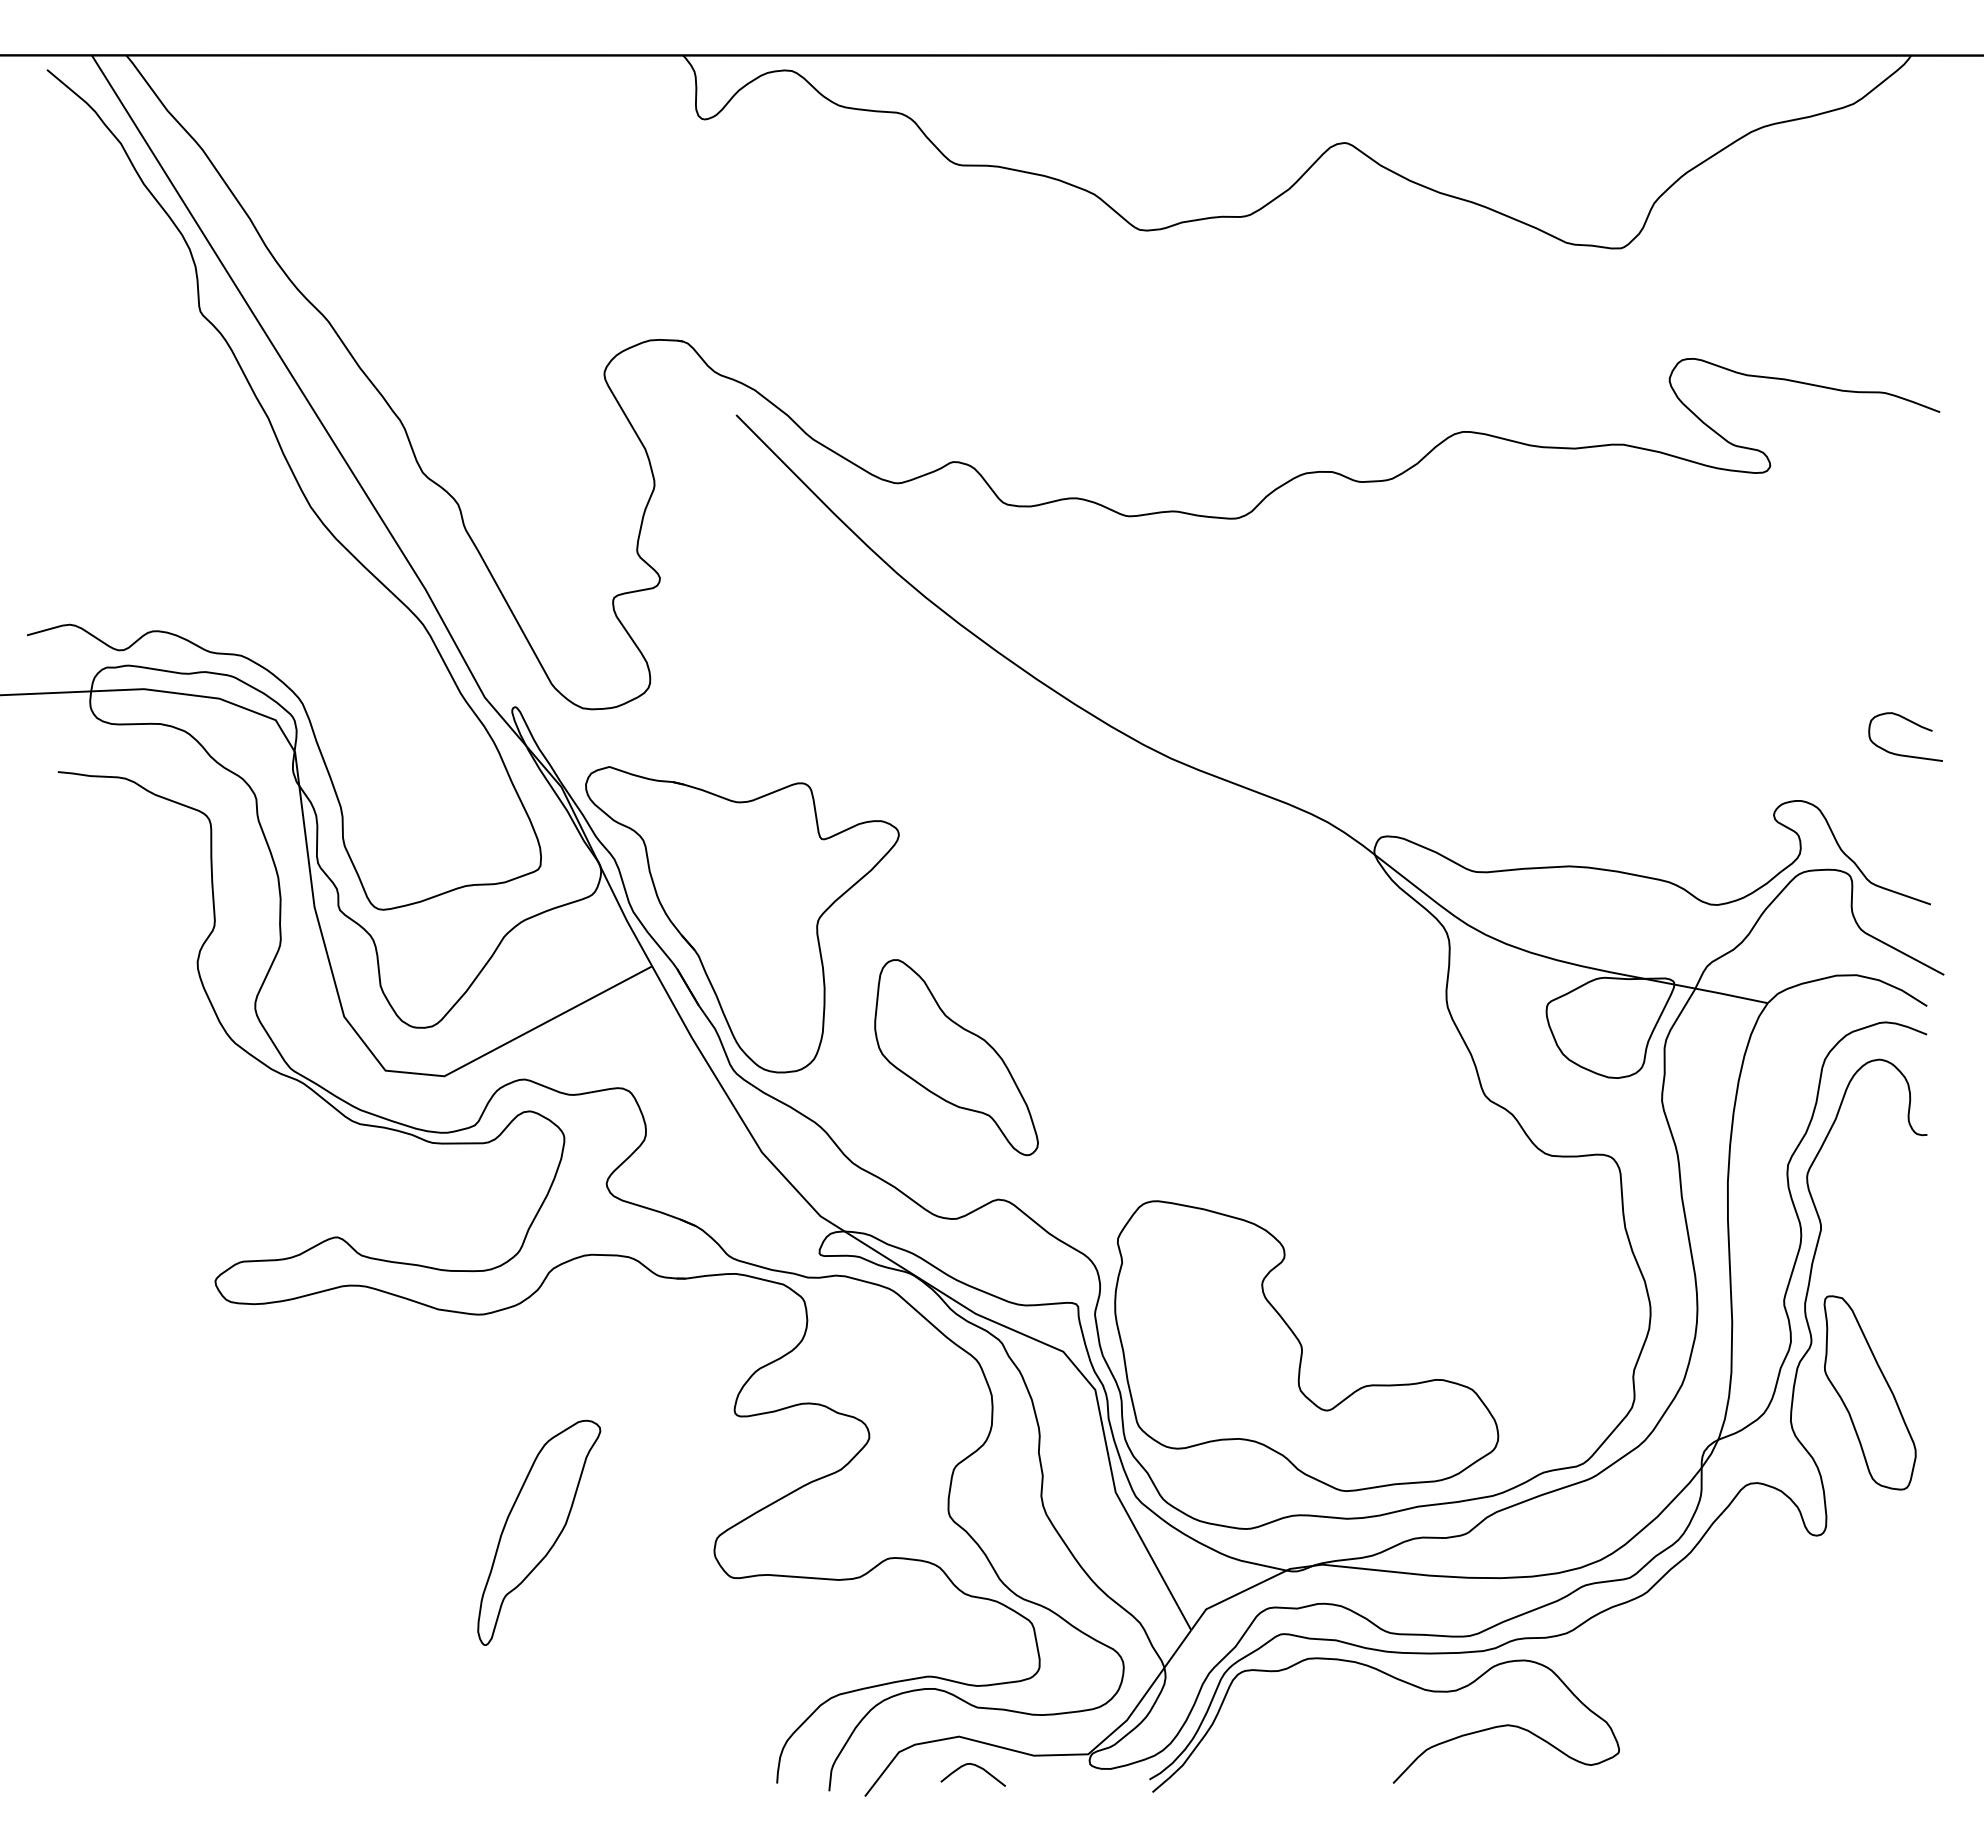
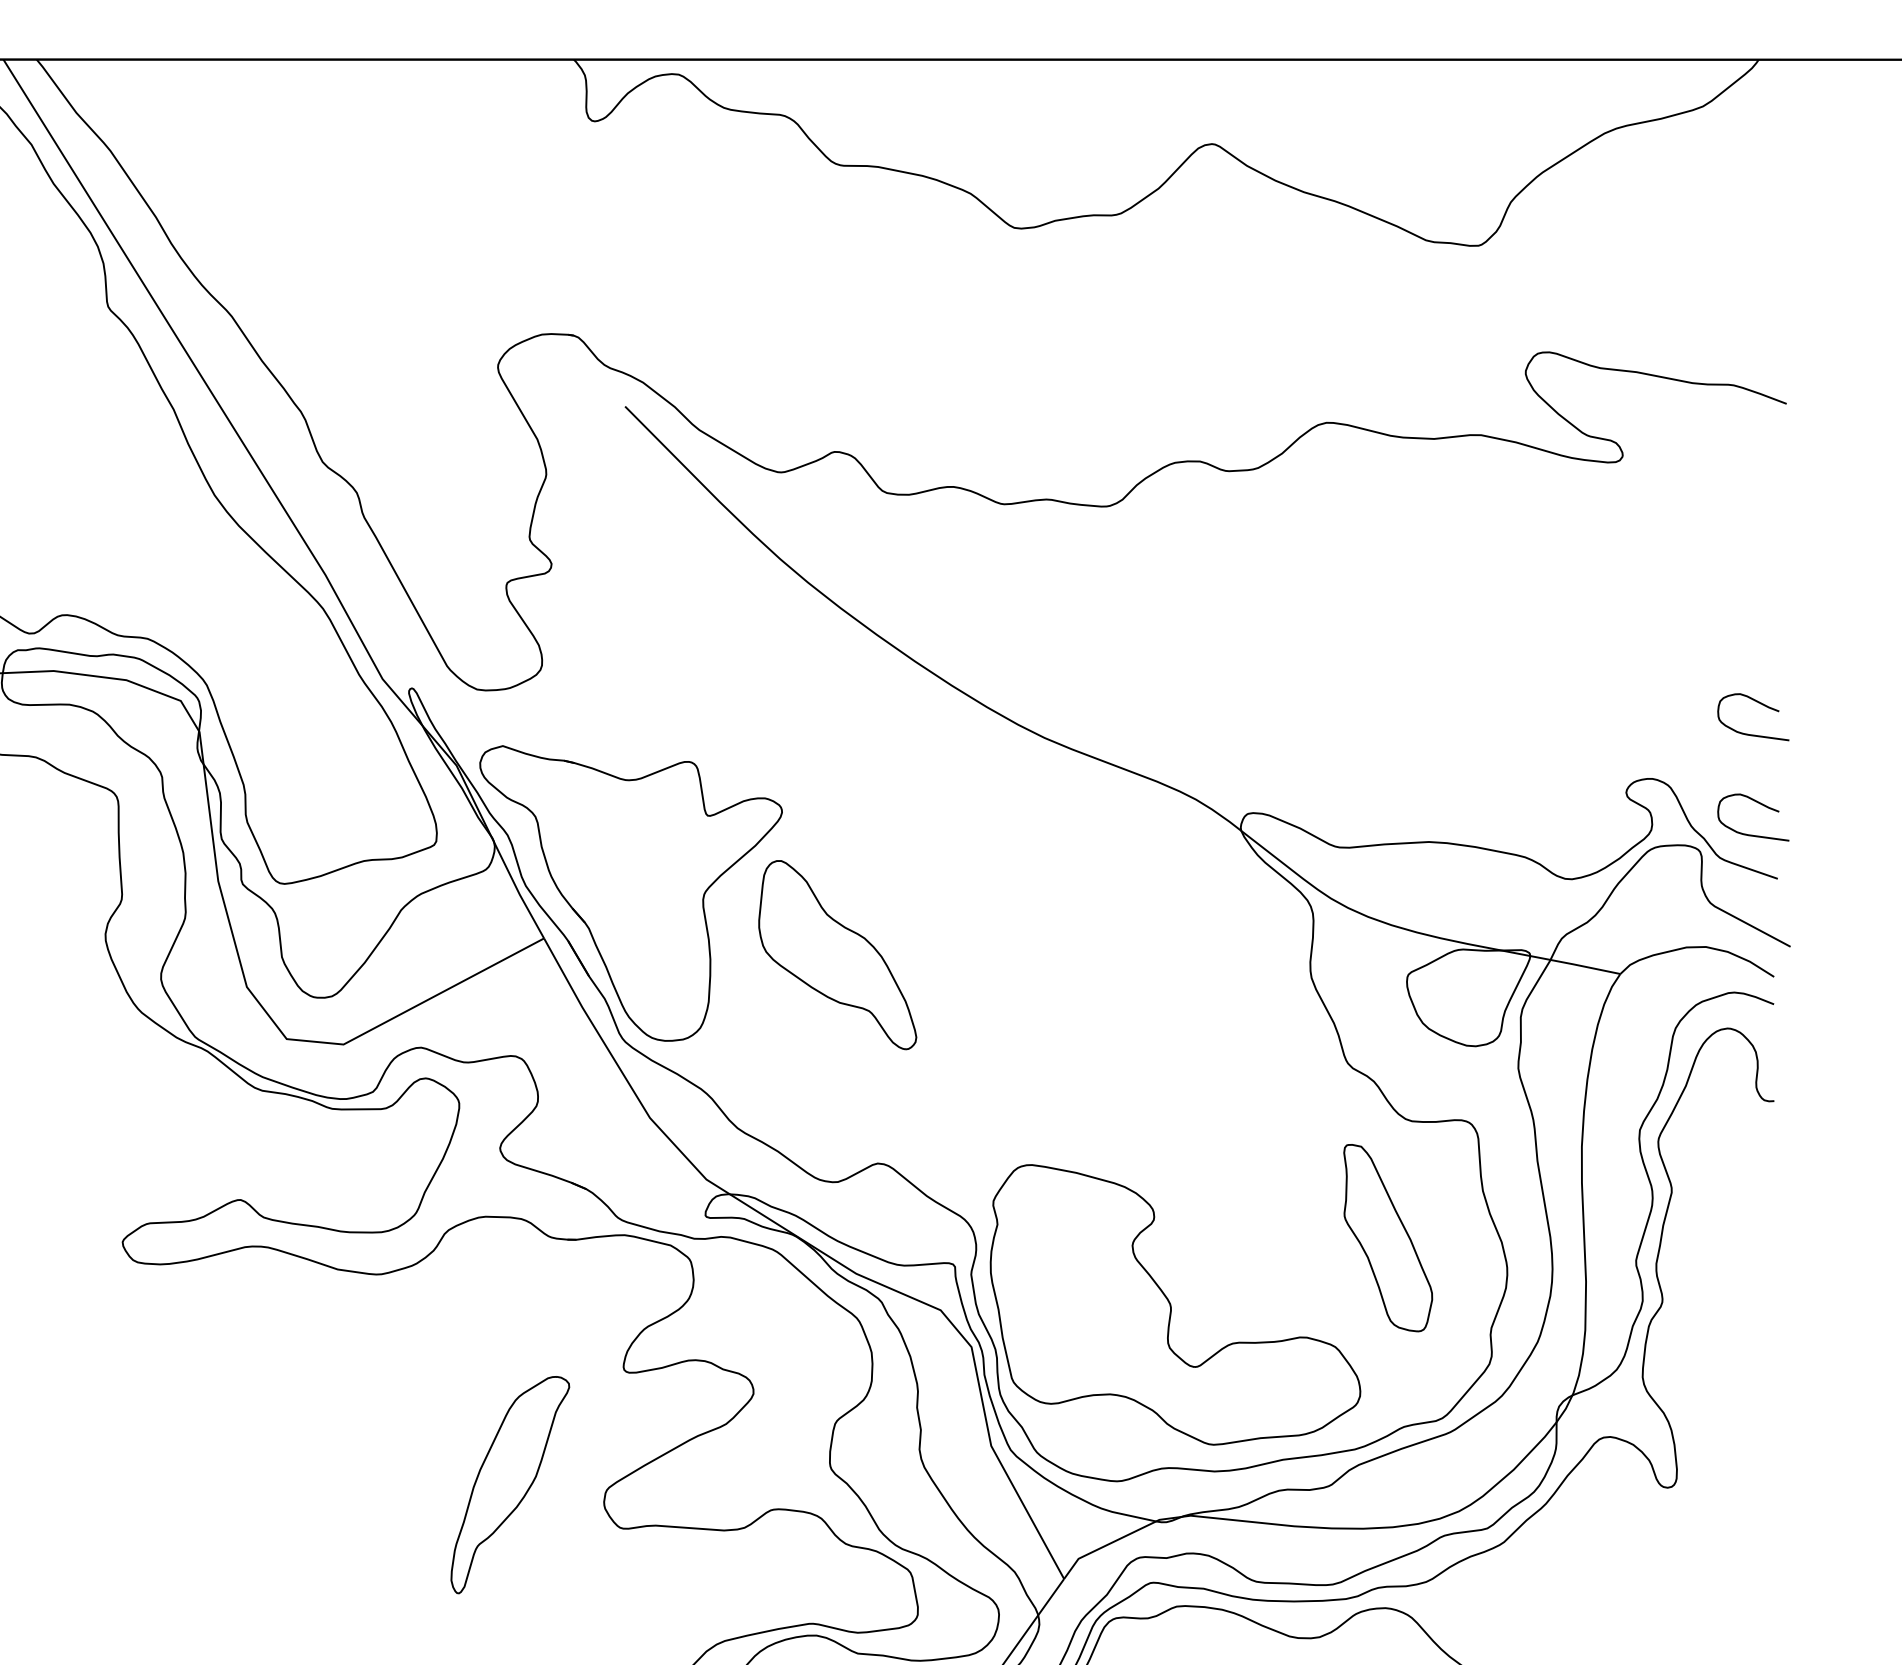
curve: (1912, 827) -> (1760, 804), added
part: (956, 1057) -> (837, 955), moved
part: (1869, 1392) -> (1387, 1237), moved
part: (539, 1532) -> (510, 1484), moved

